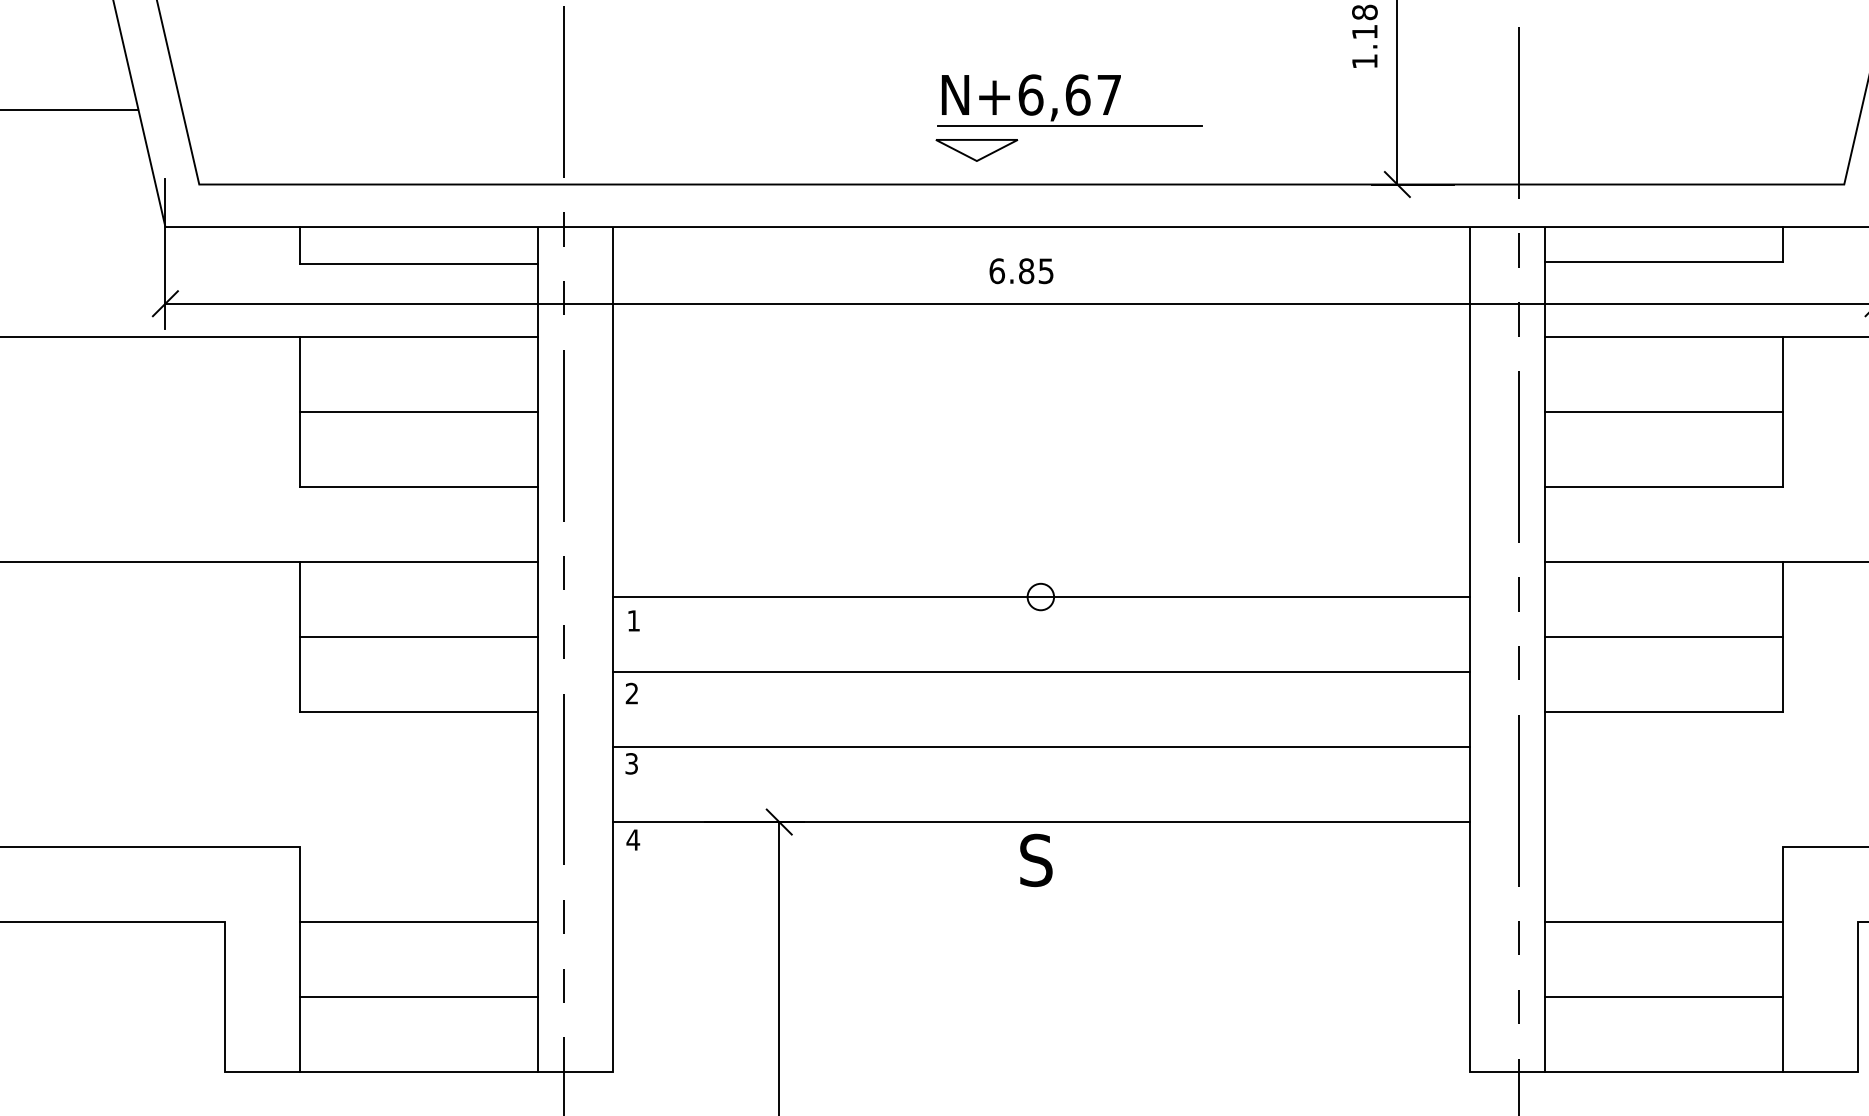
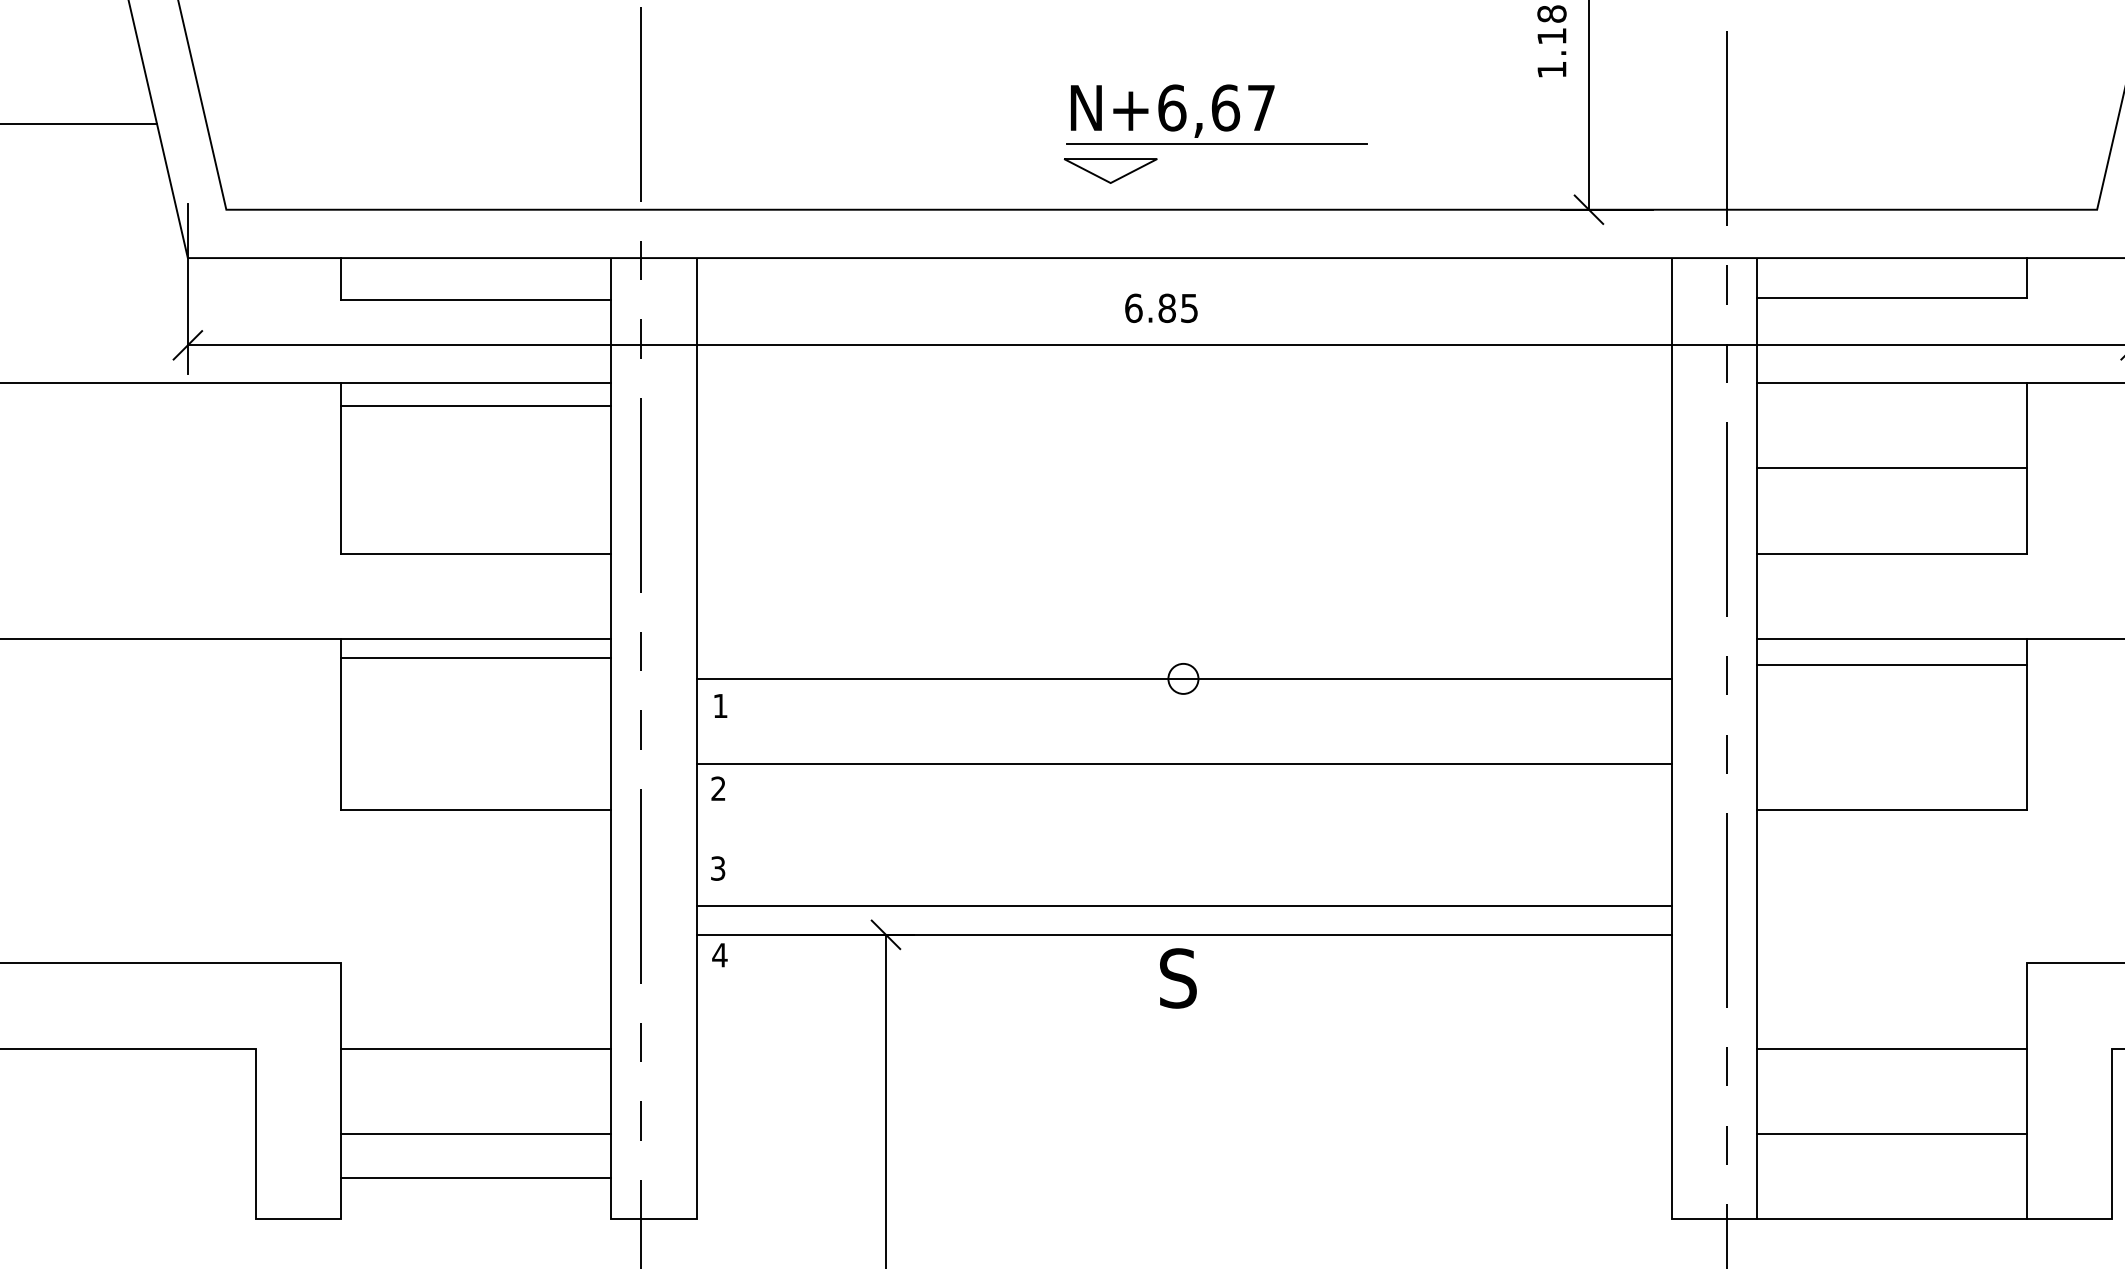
line: (419, 412) -> (476, 406), moved
line: (419, 637) -> (476, 658), moved
line: (1663, 637) -> (1891, 665), moved
line: (1040, 747) -> (1183, 905), moved
line: (419, 1072) -> (476, 1178), moved

